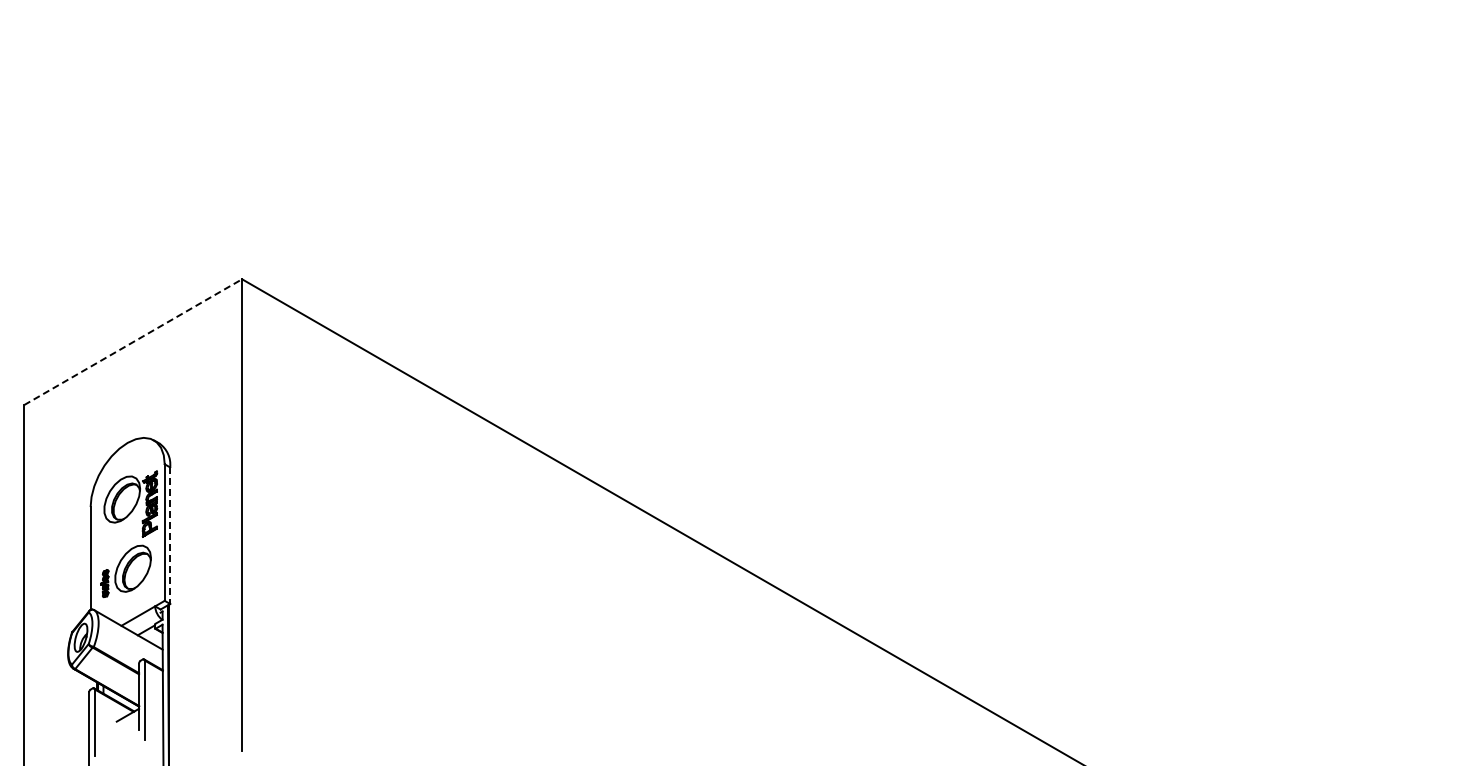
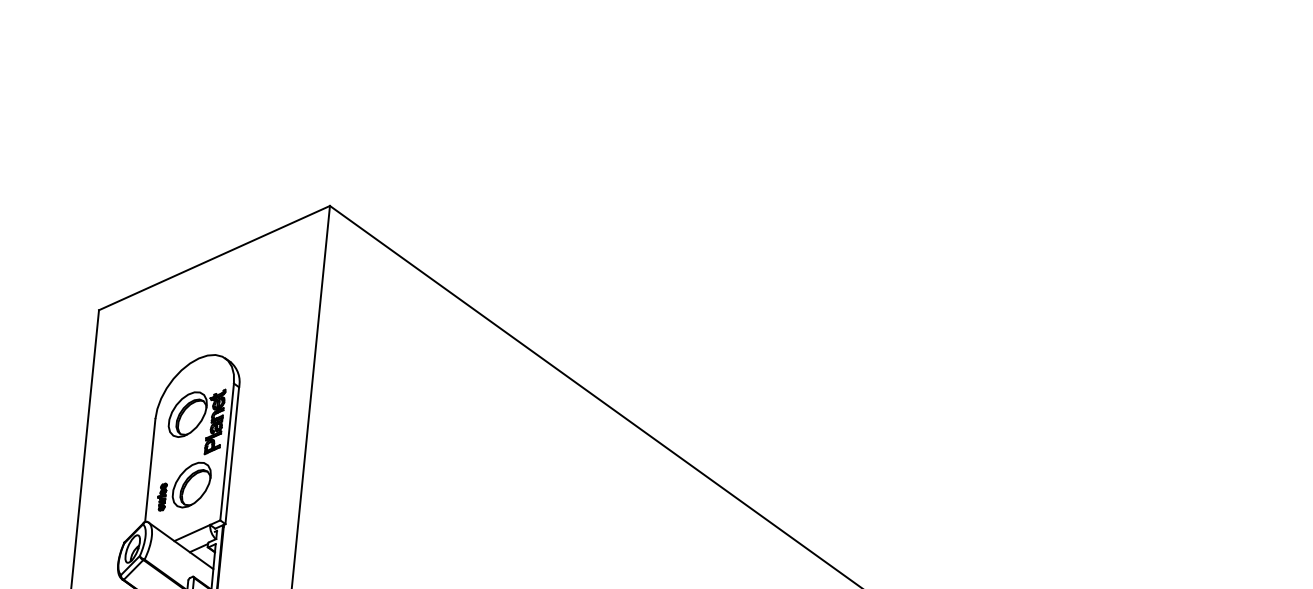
line: (133, 342) -> (214, 258), dashed -> solid
line: (170, 536) -> (232, 456), dashed -> solid

